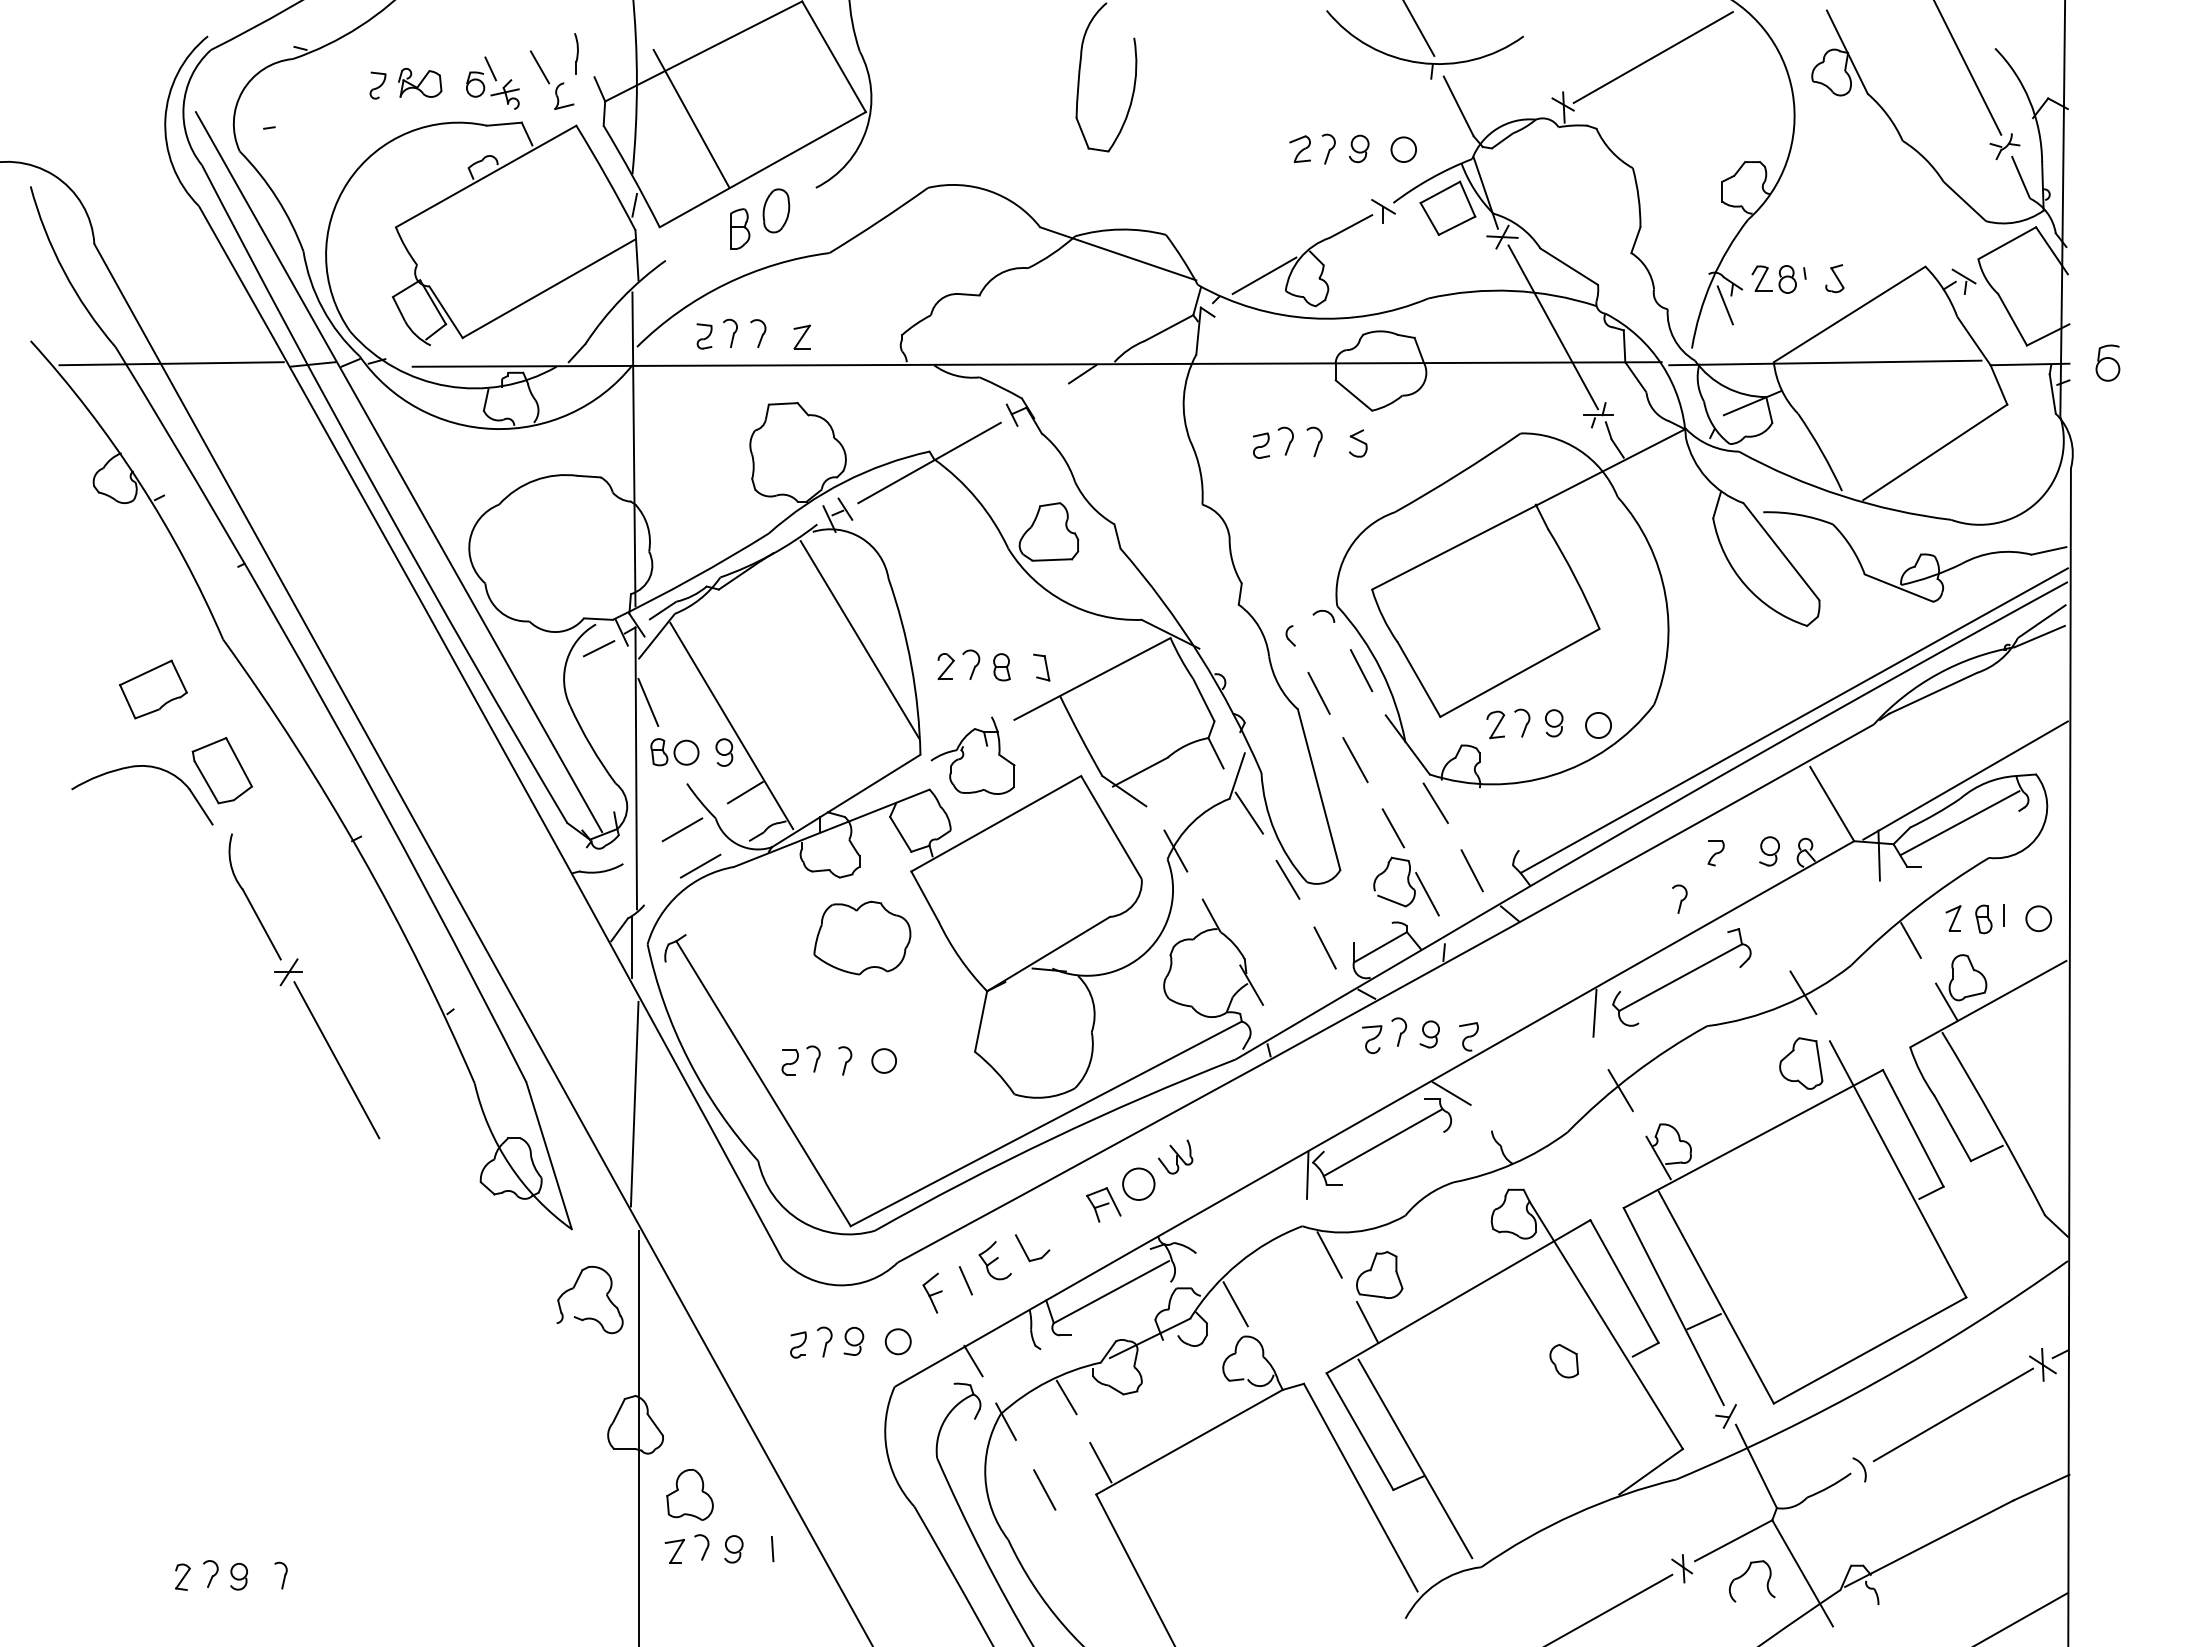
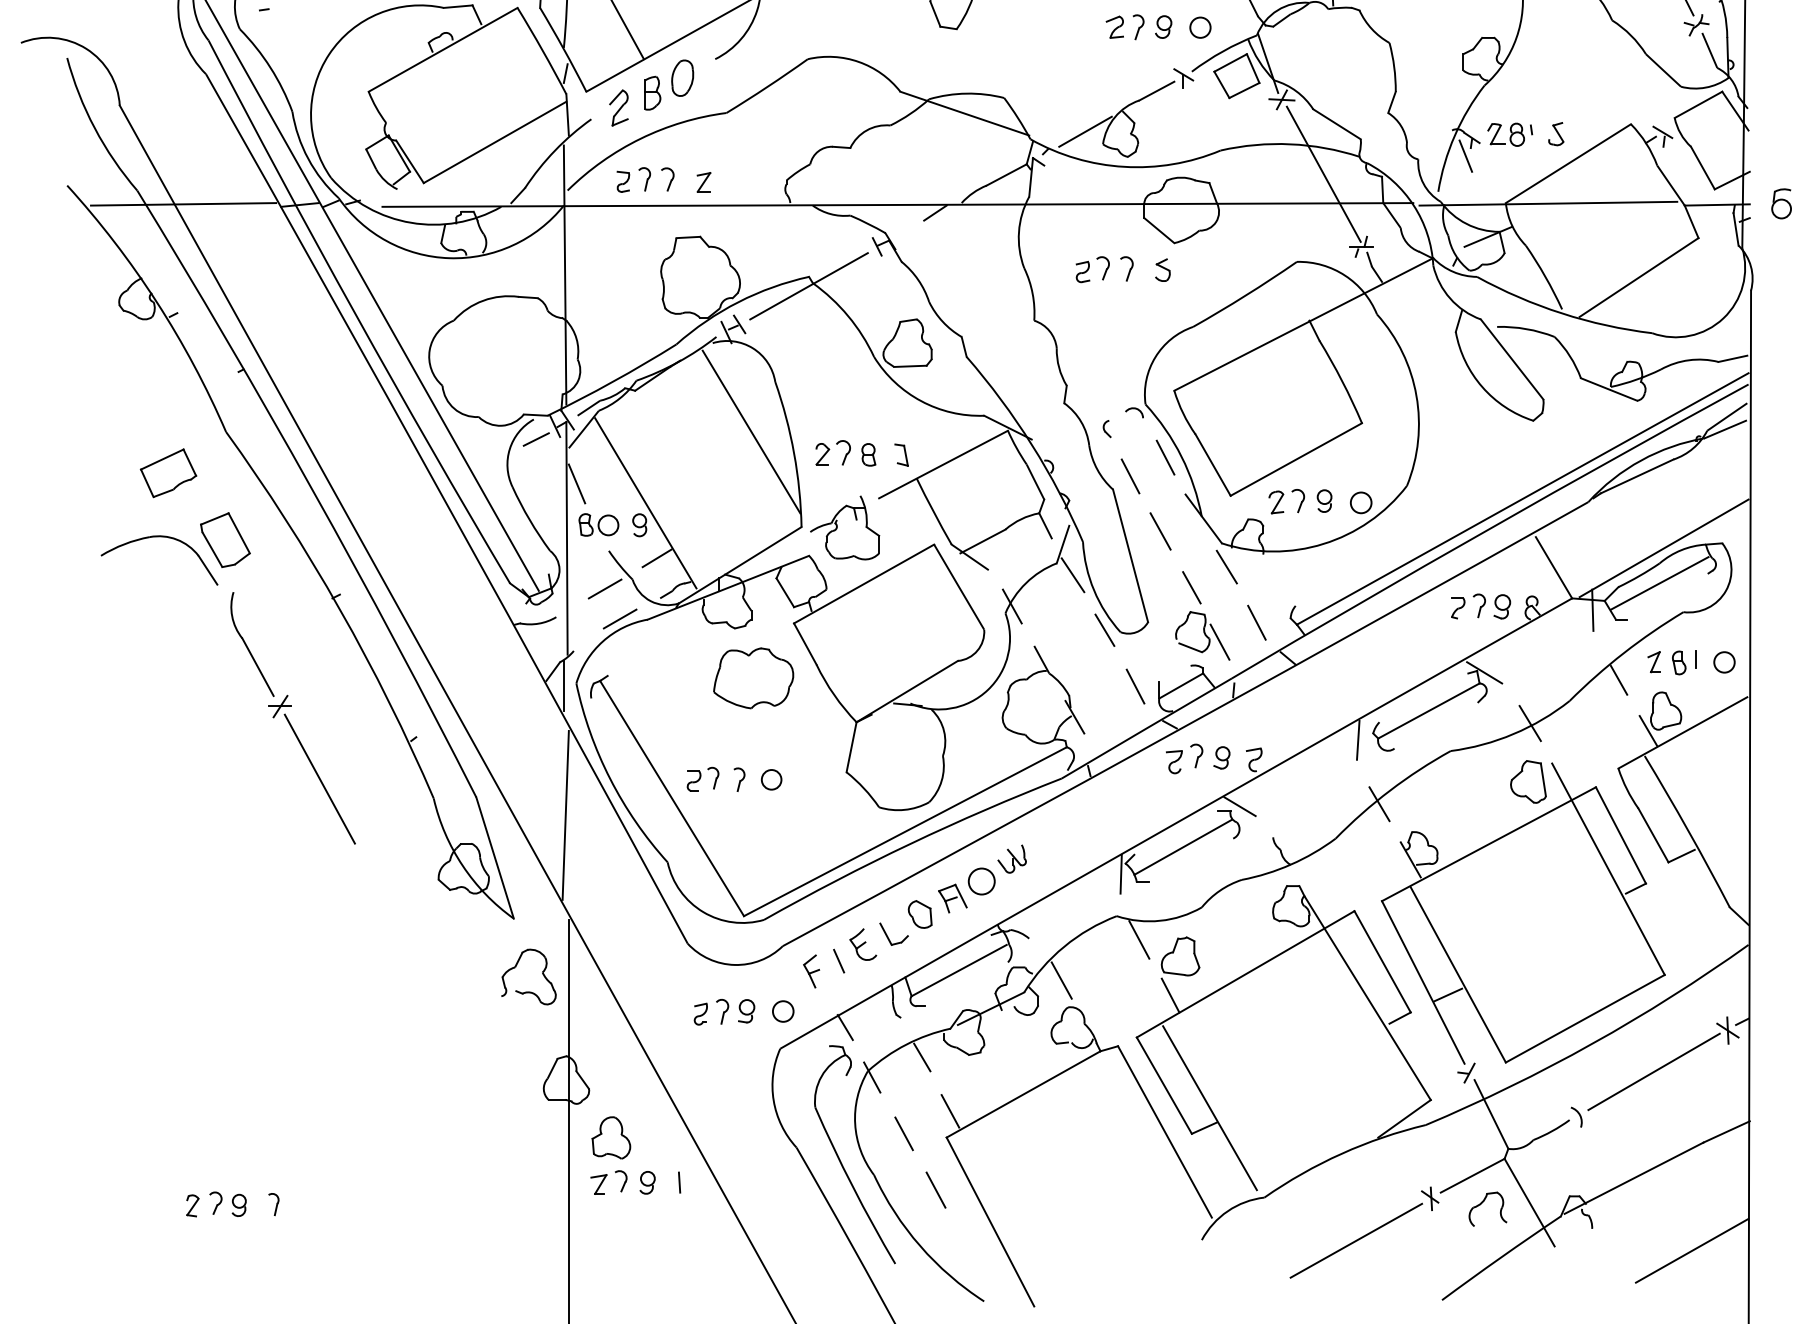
part: (698, 246) -> (618, 107), added
part: (1679, 898) -> (1479, 605), moved
line: (1747, 931) -> (1484, 672), added
part: (1563, 1361) -> (919, 914), moved
line: (1083, 1557) -> (936, 1189), added

